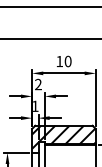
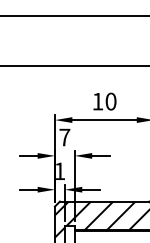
text: (38, 84) -> (64, 137), 2 -> 7

